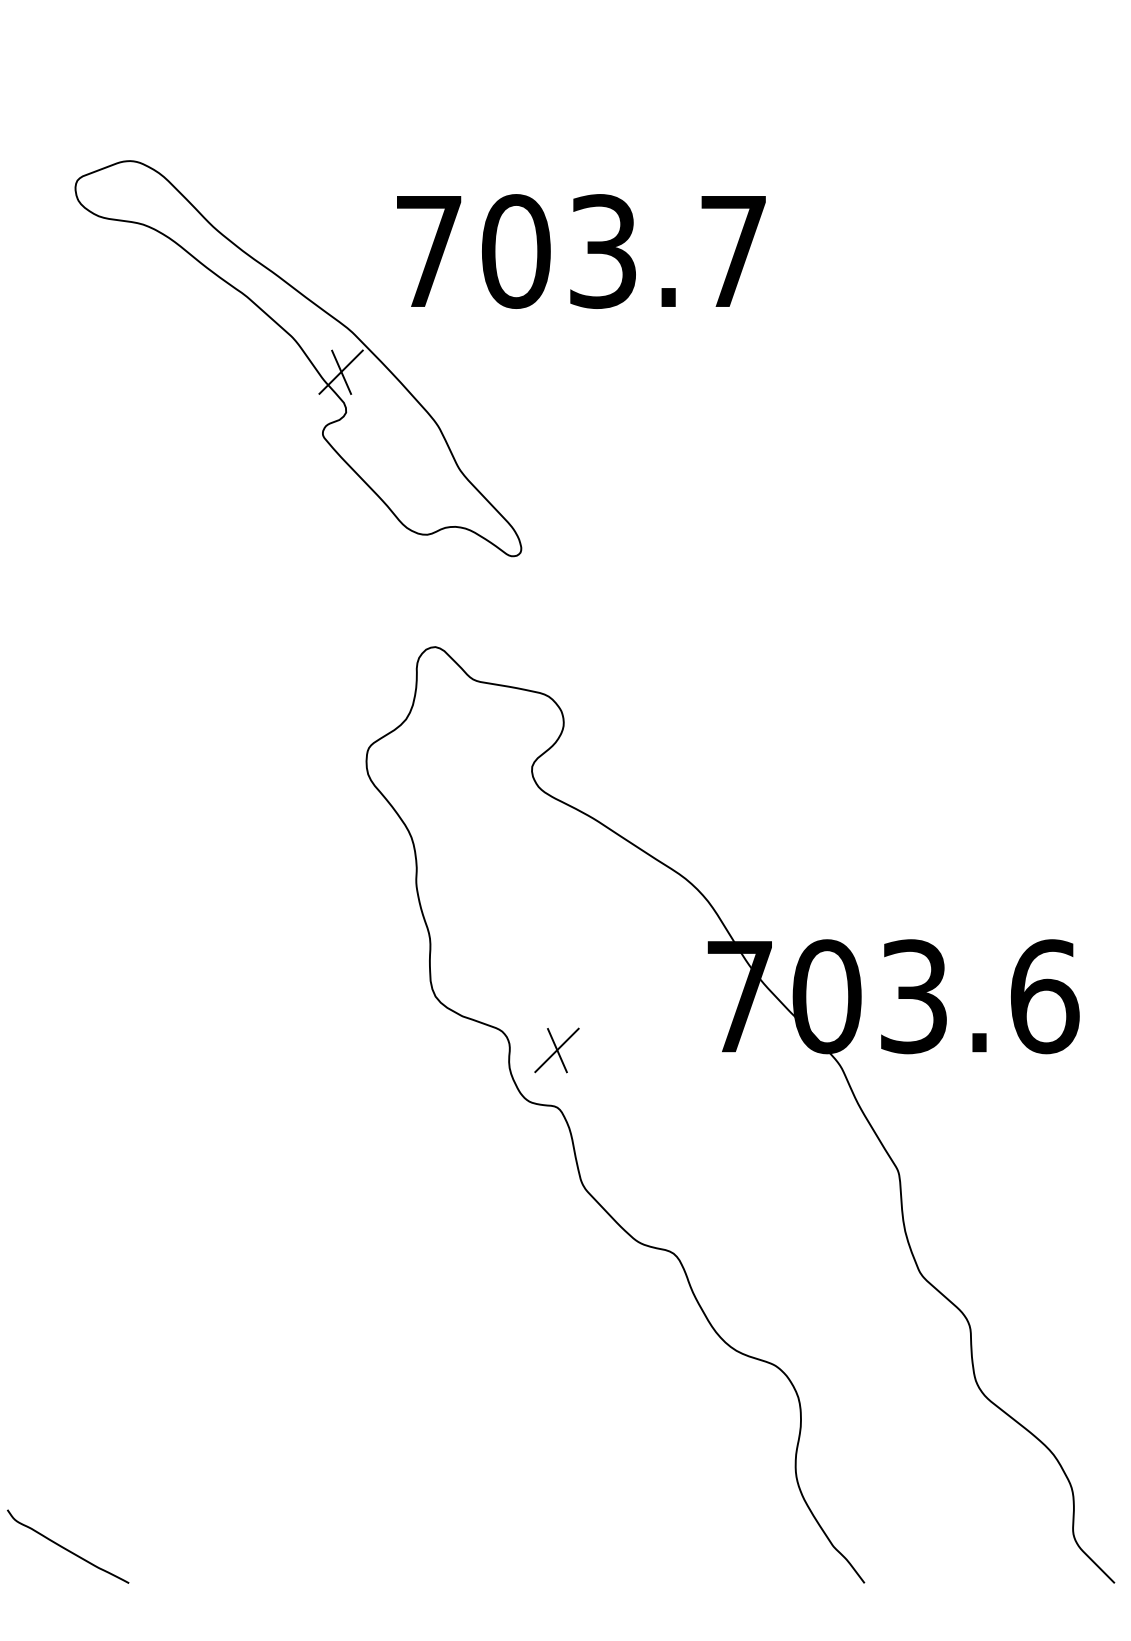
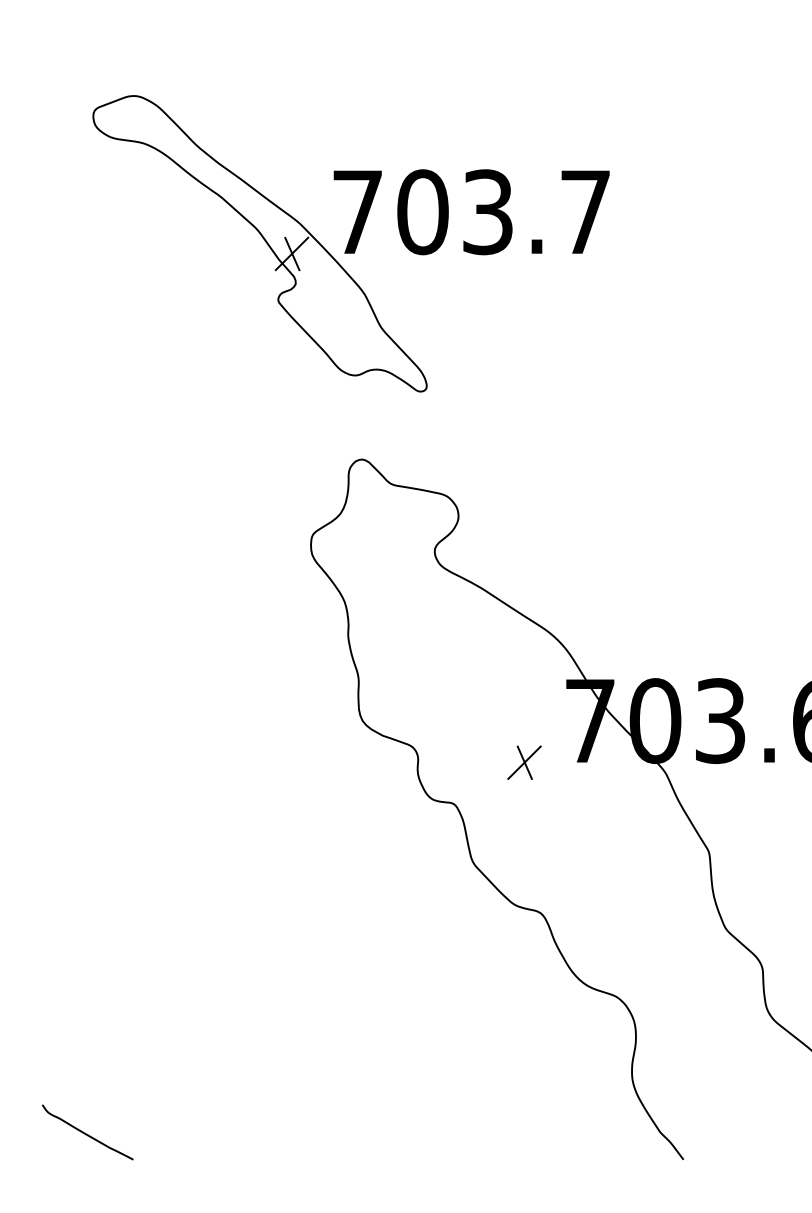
text: (581, 251) -> (471, 212), moved
part: (556, 1050) -> (524, 762), moved

